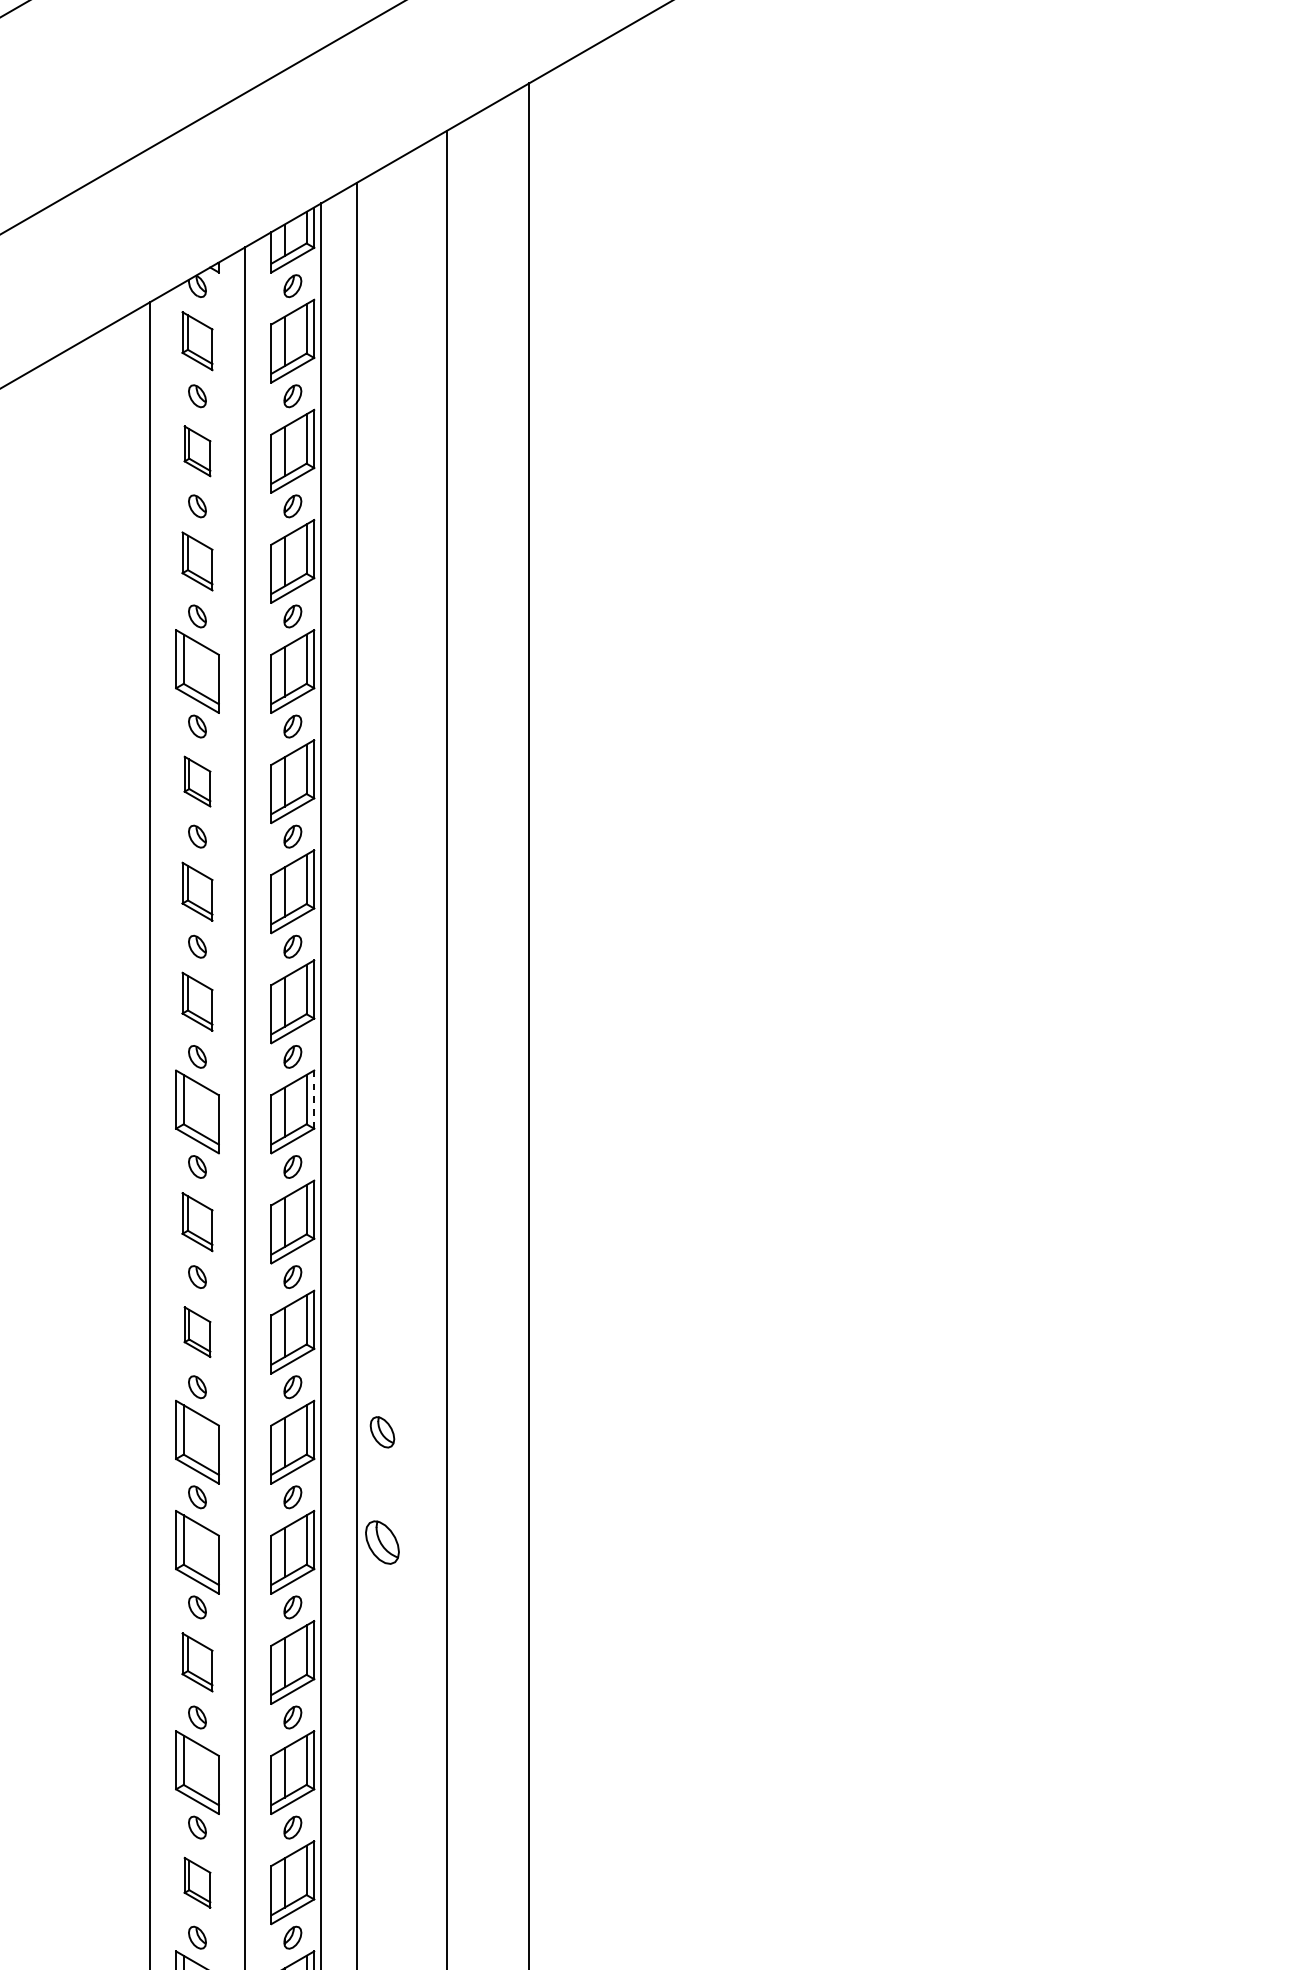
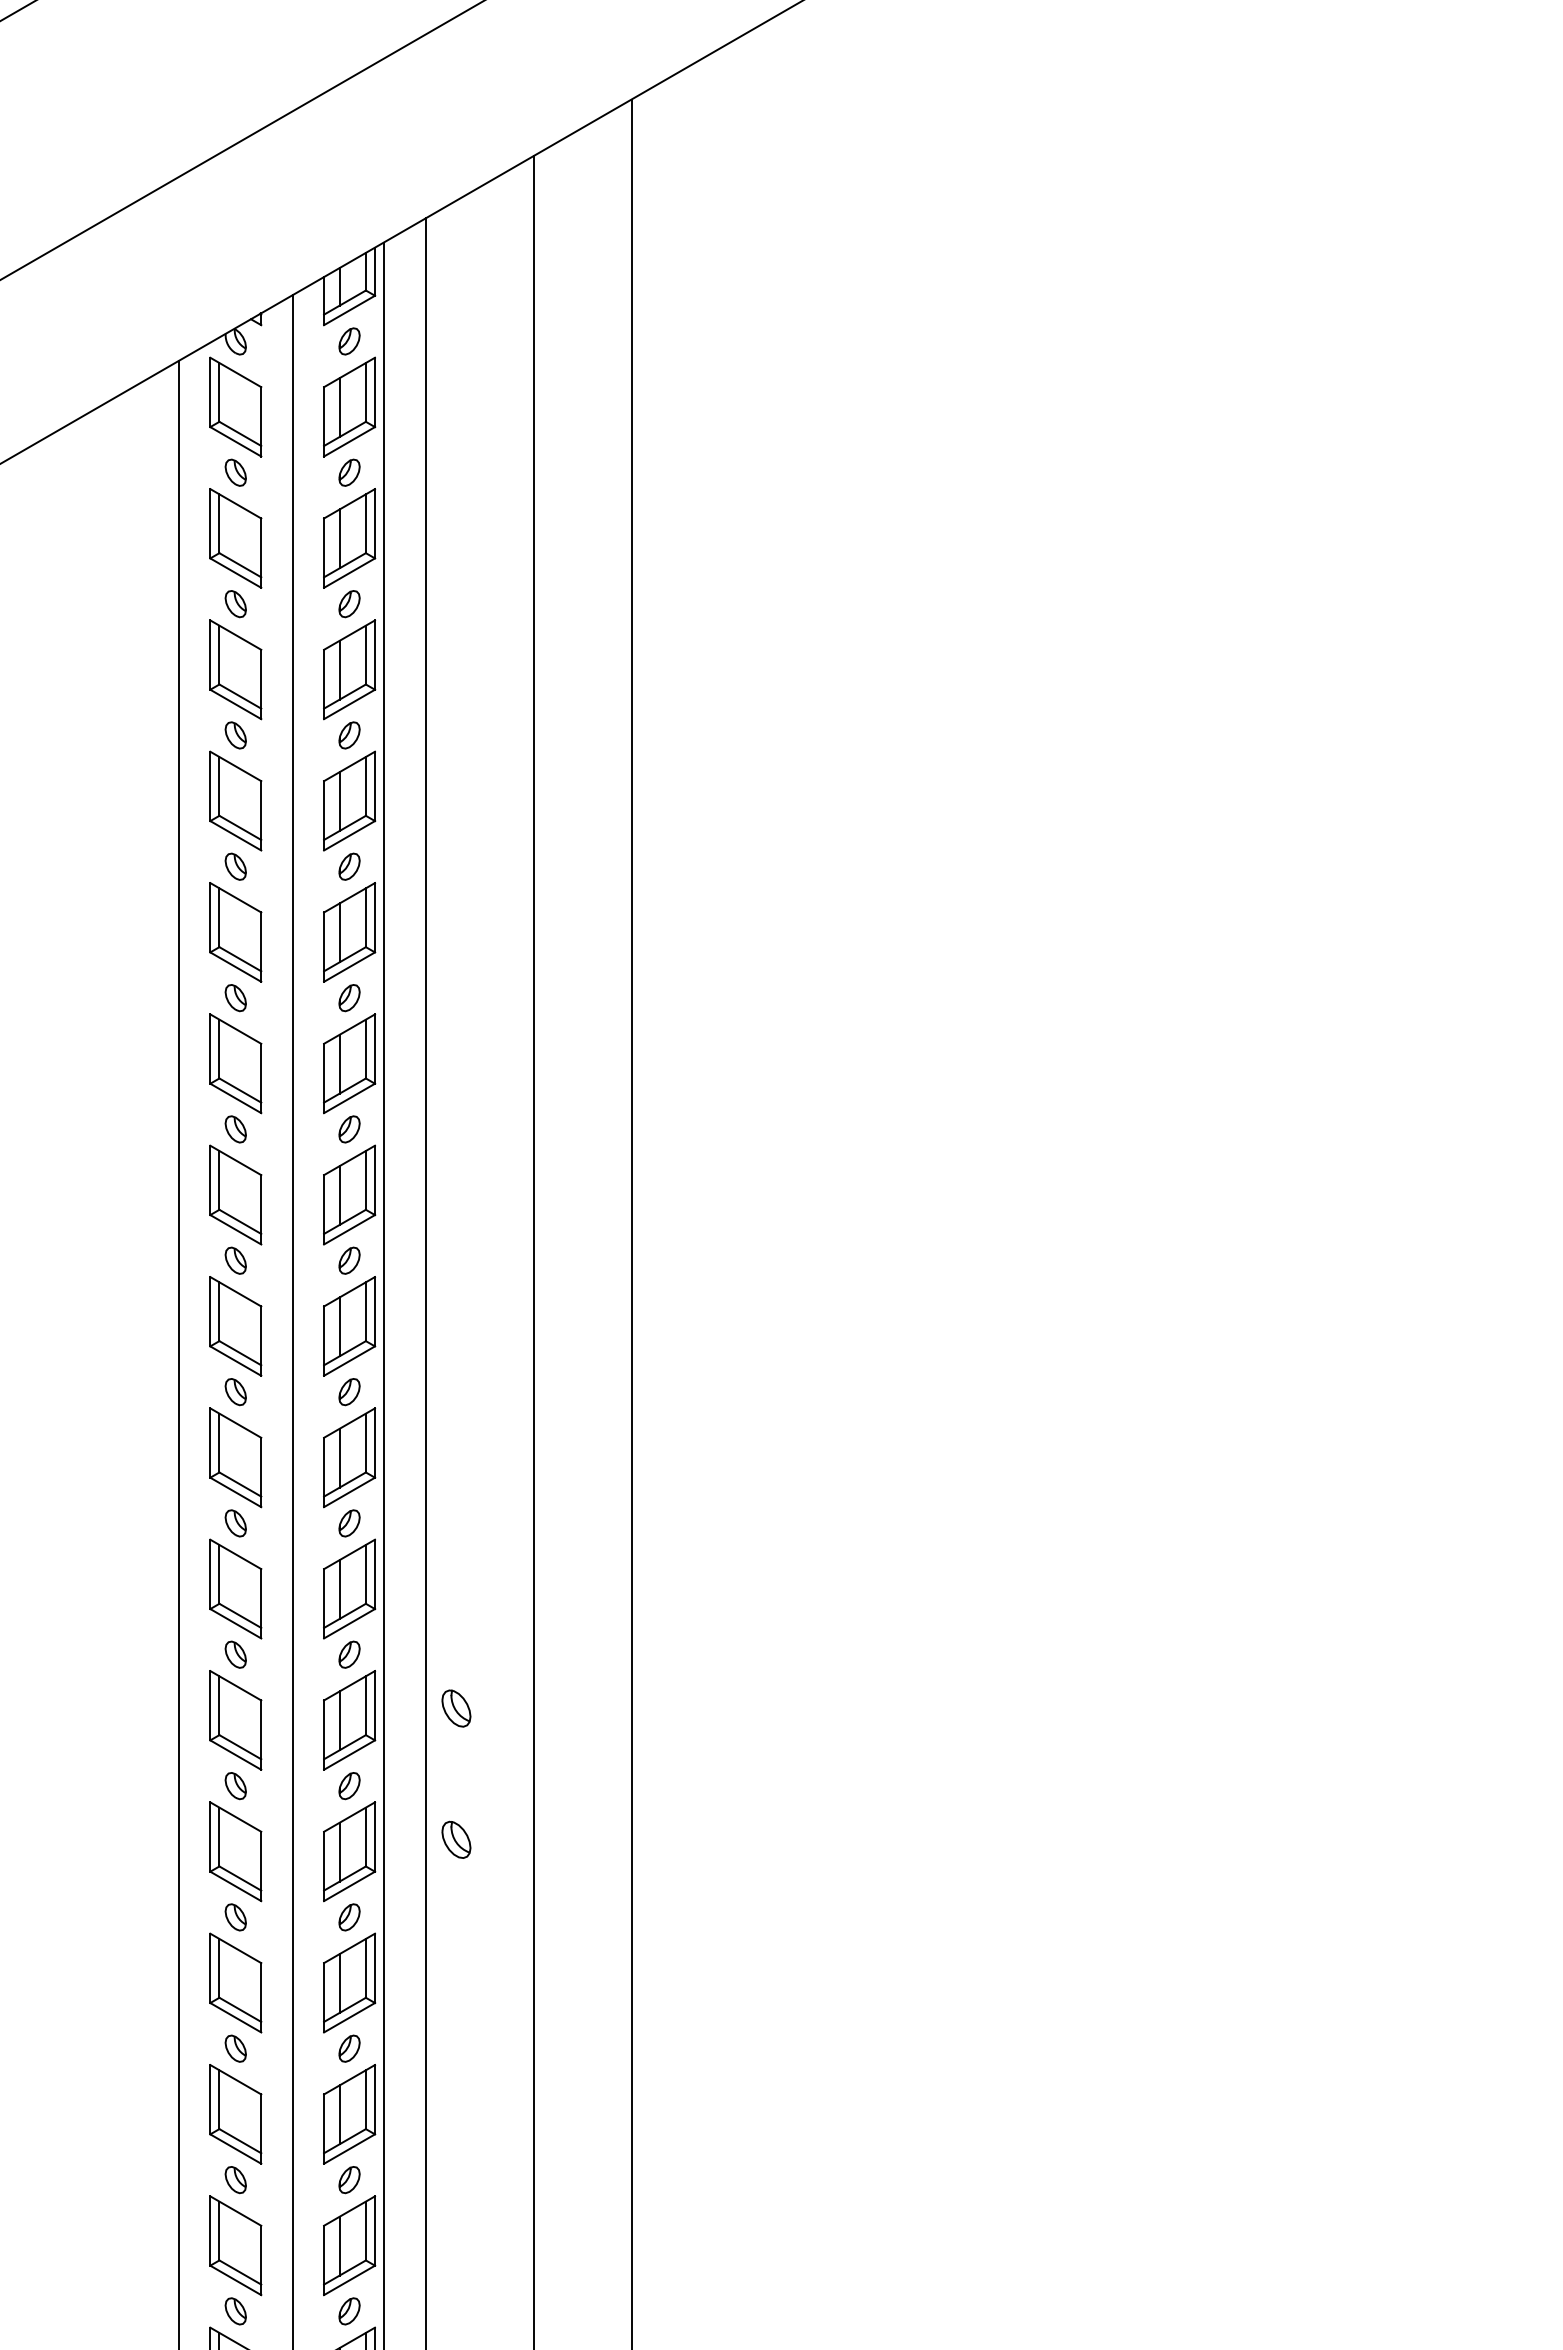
part: (197, 340) -> (235, 406), size x1.43
part: (197, 451) -> (235, 538), size x1.67
part: (197, 561) -> (235, 669), size x1.43
part: (197, 781) -> (235, 932), size x1.67
part: (197, 891) -> (235, 1063), size x1.43
part: (197, 1001) -> (235, 1194), size x1.43
line: (314, 1099) -> (375, 1311), dashed -> solid
part: (197, 1221) -> (235, 1457), size x1.43
part: (197, 1331) -> (235, 1588), size x1.67
part: (382, 1542) -> (456, 1839), size x0.71
part: (197, 1662) -> (235, 1982), size x1.43
part: (197, 1882) -> (235, 2245), size x1.67

